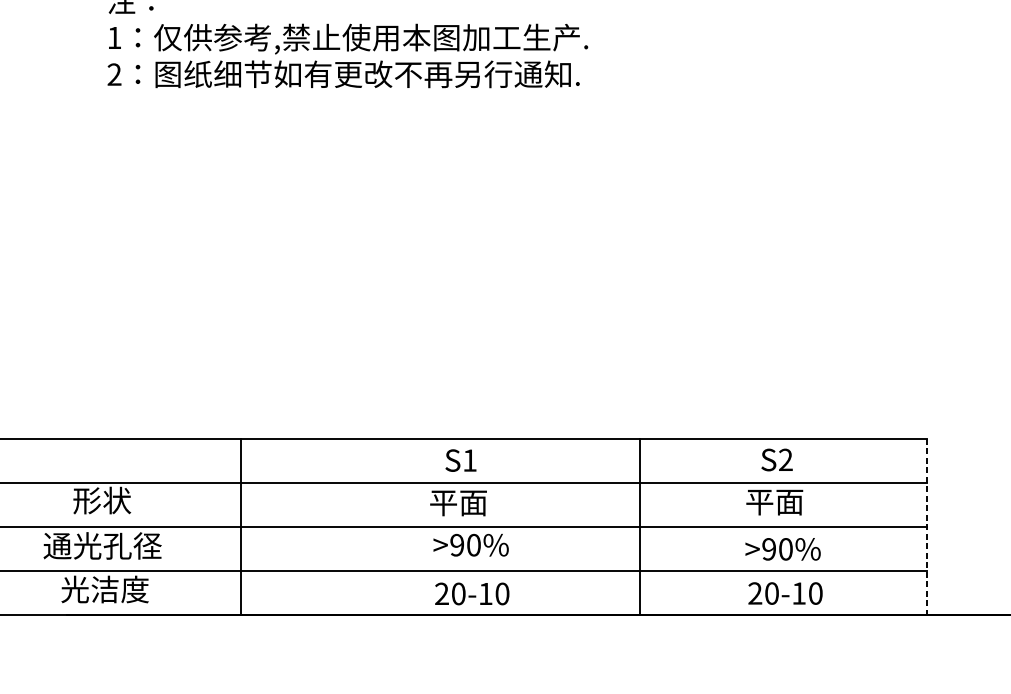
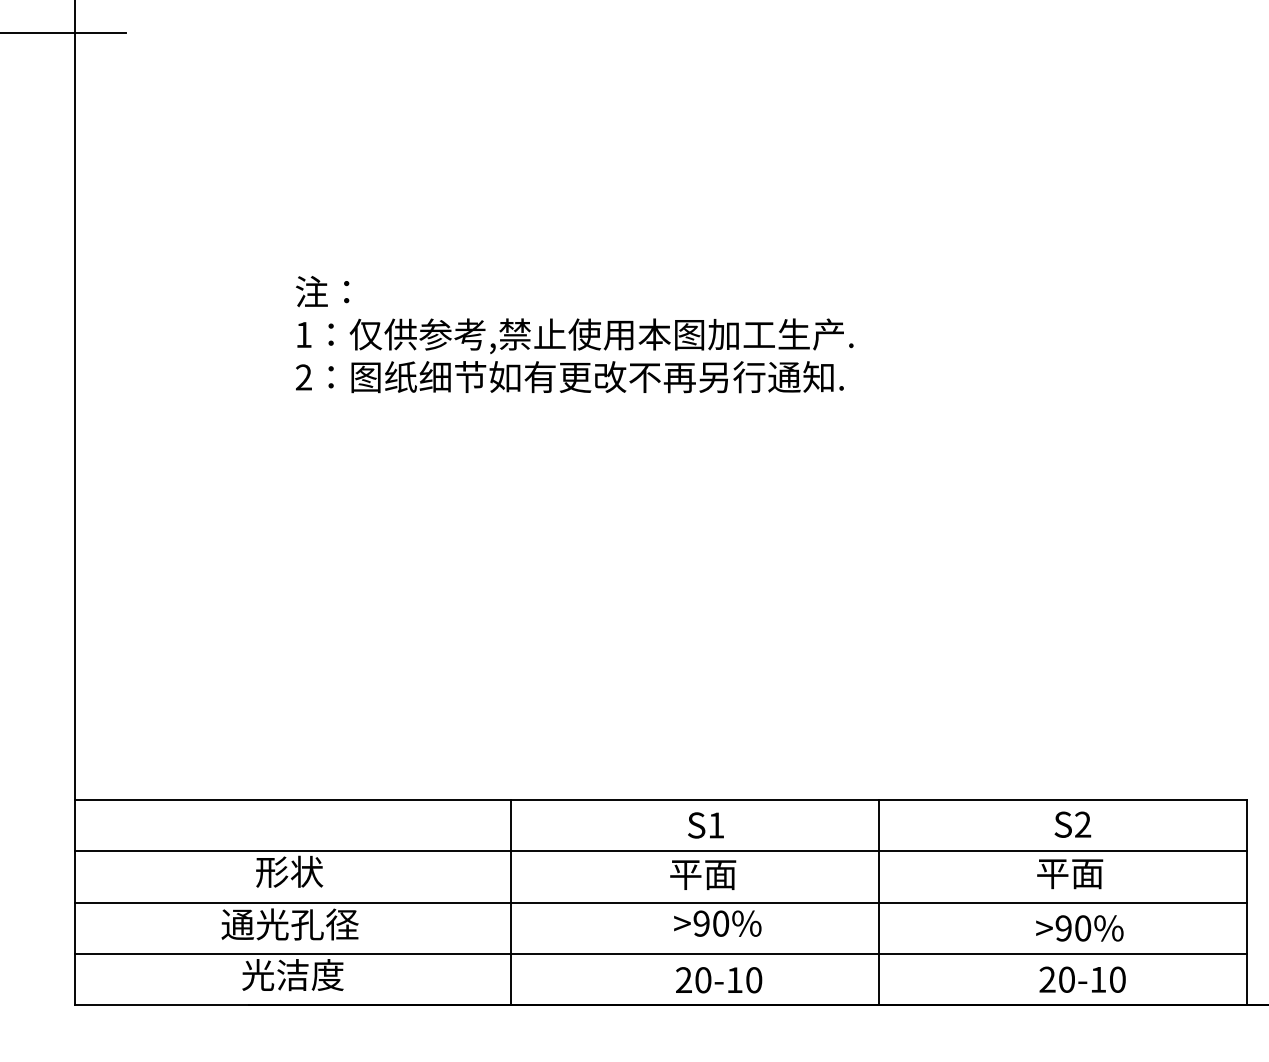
line: (240, 526) -> (510, 902), moved
line: (640, 526) -> (879, 902), moved
line: (927, 527) -> (1247, 903), dashed -> solid

